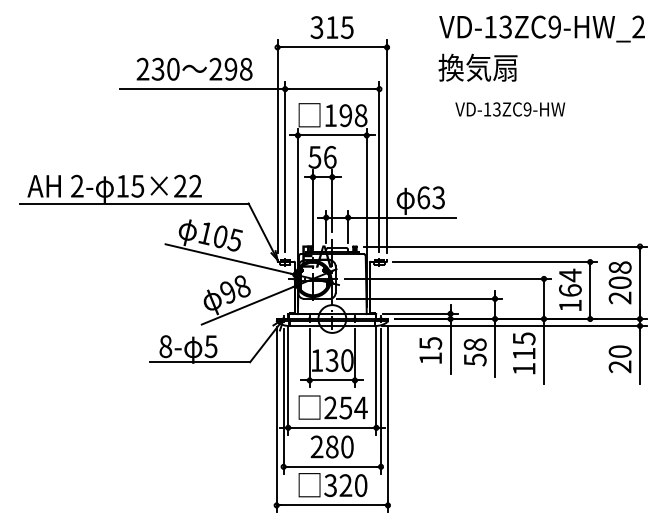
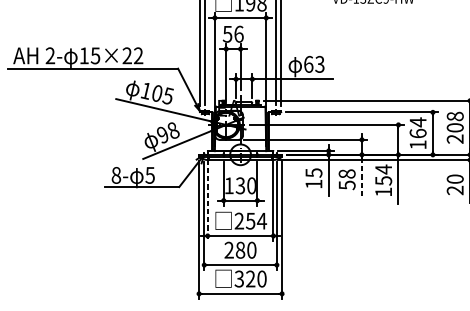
text: (524, 346) -> (383, 175), 115 -> 154
line: (495, 350) -> (362, 178), solid -> dashed
line: (288, 380) -> (207, 200), solid -> dashed

